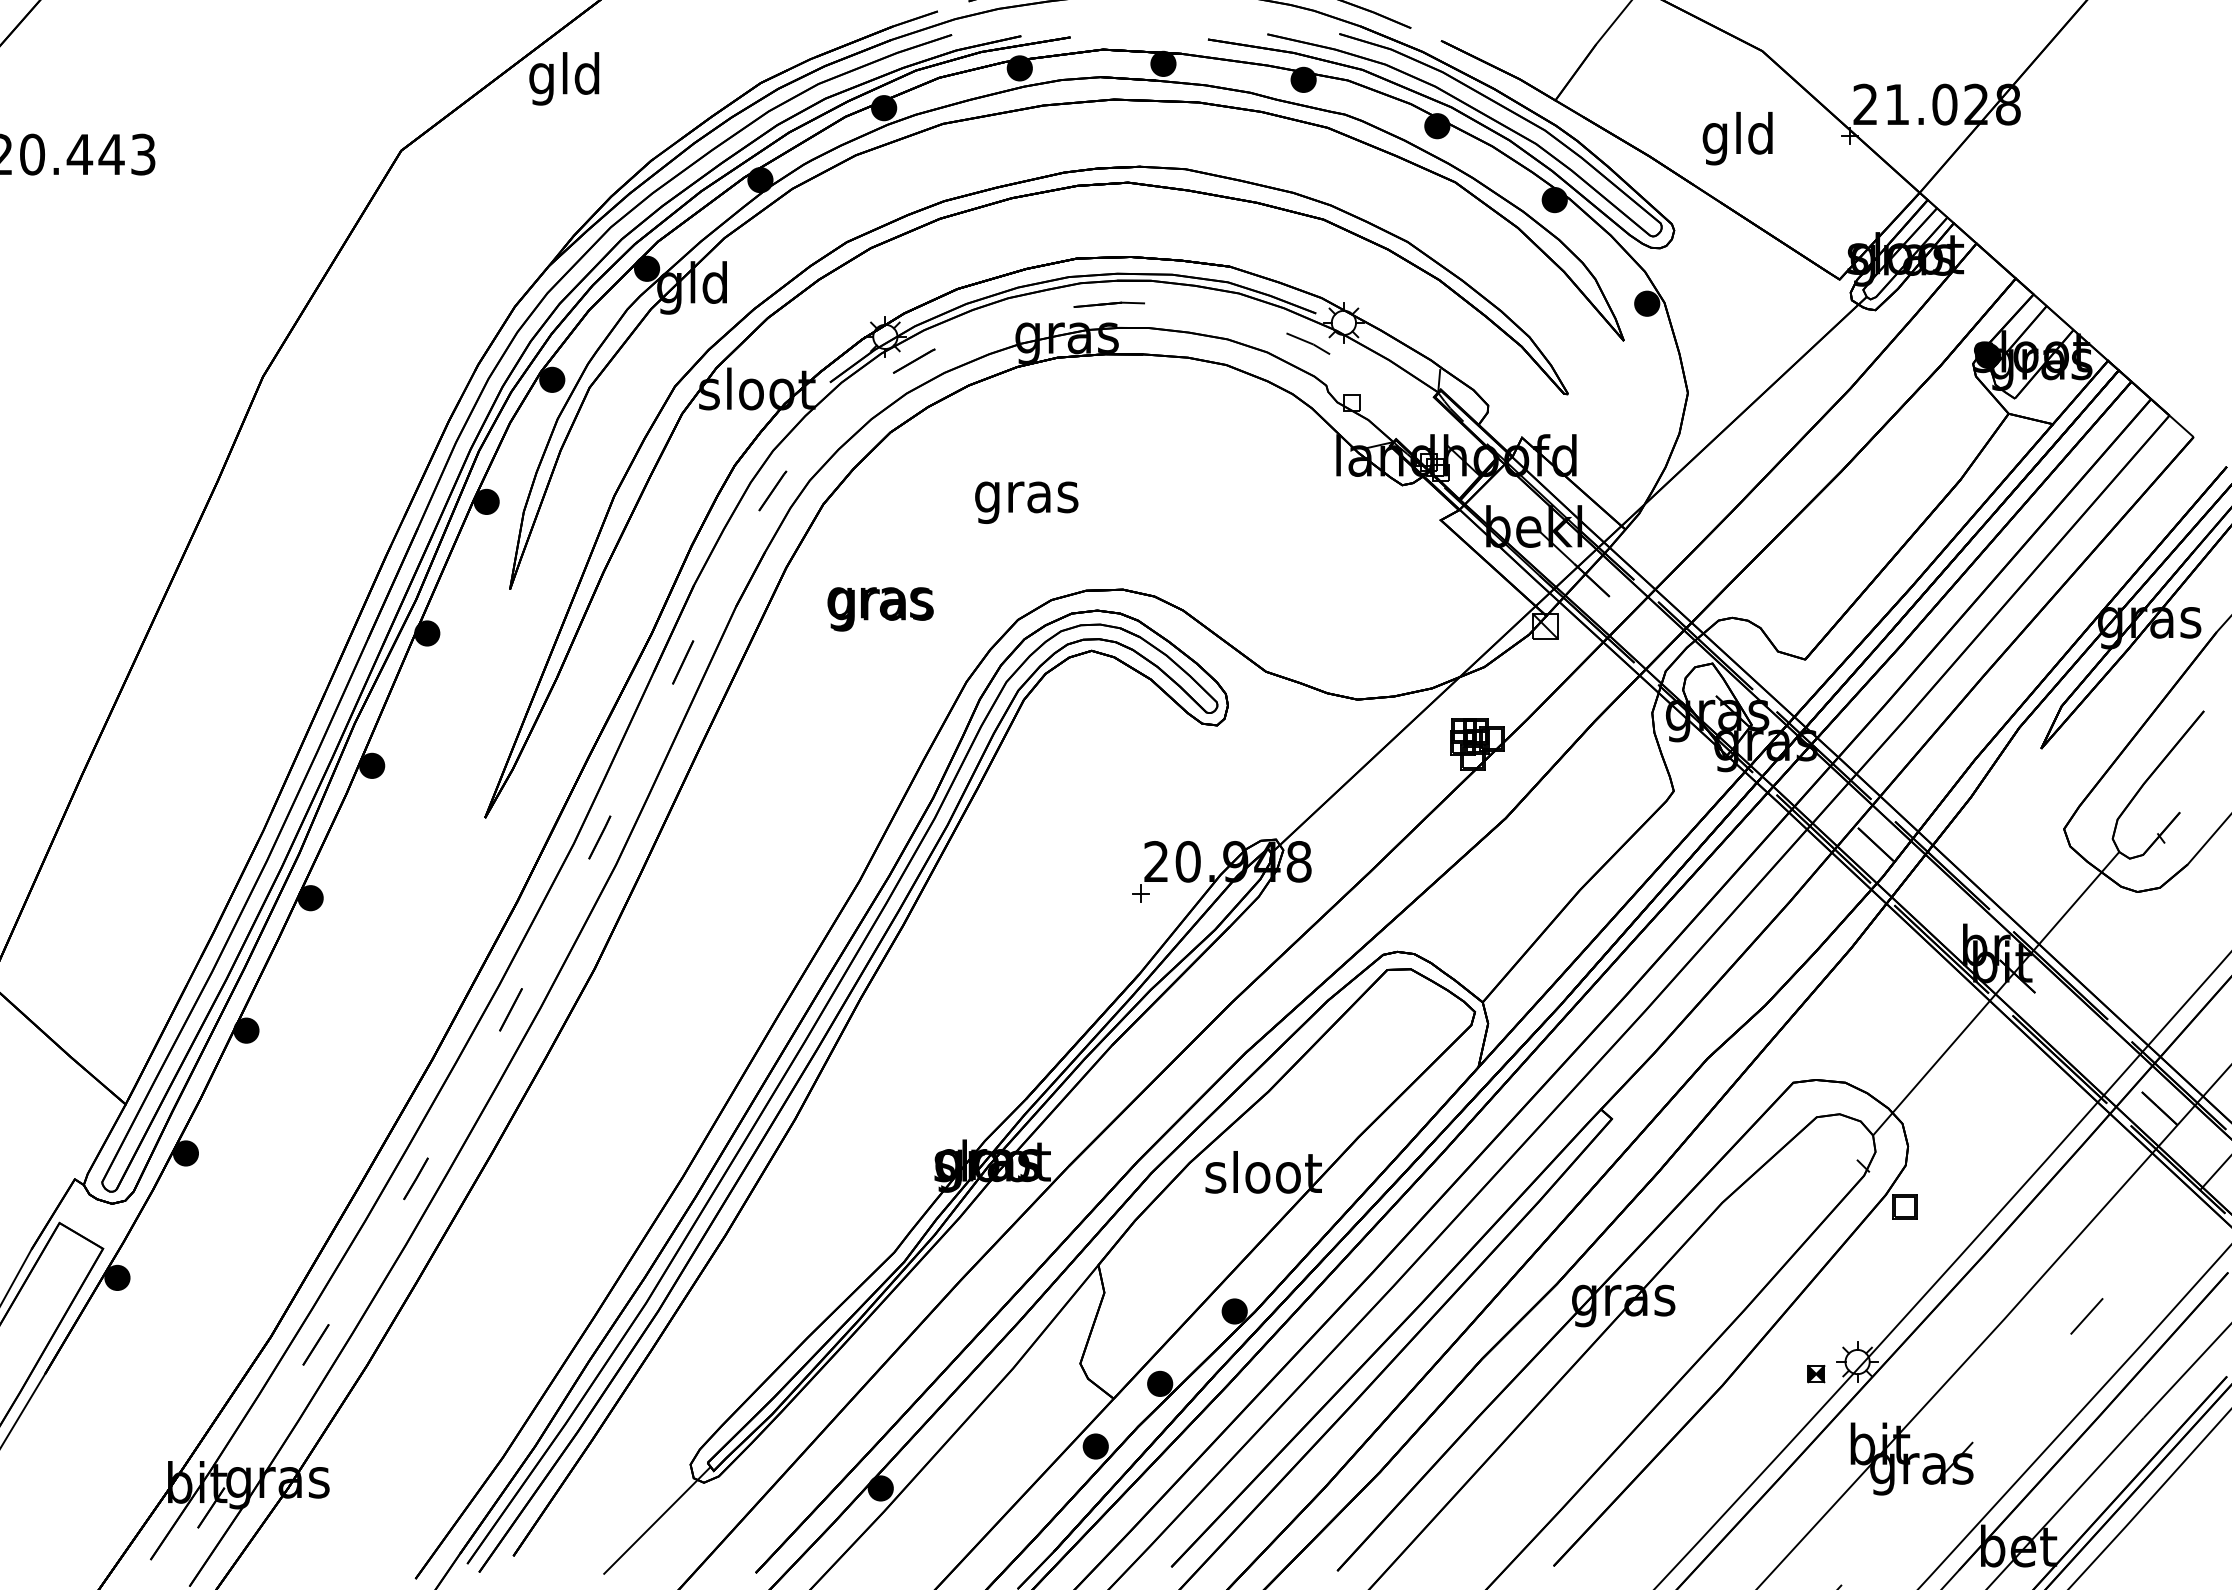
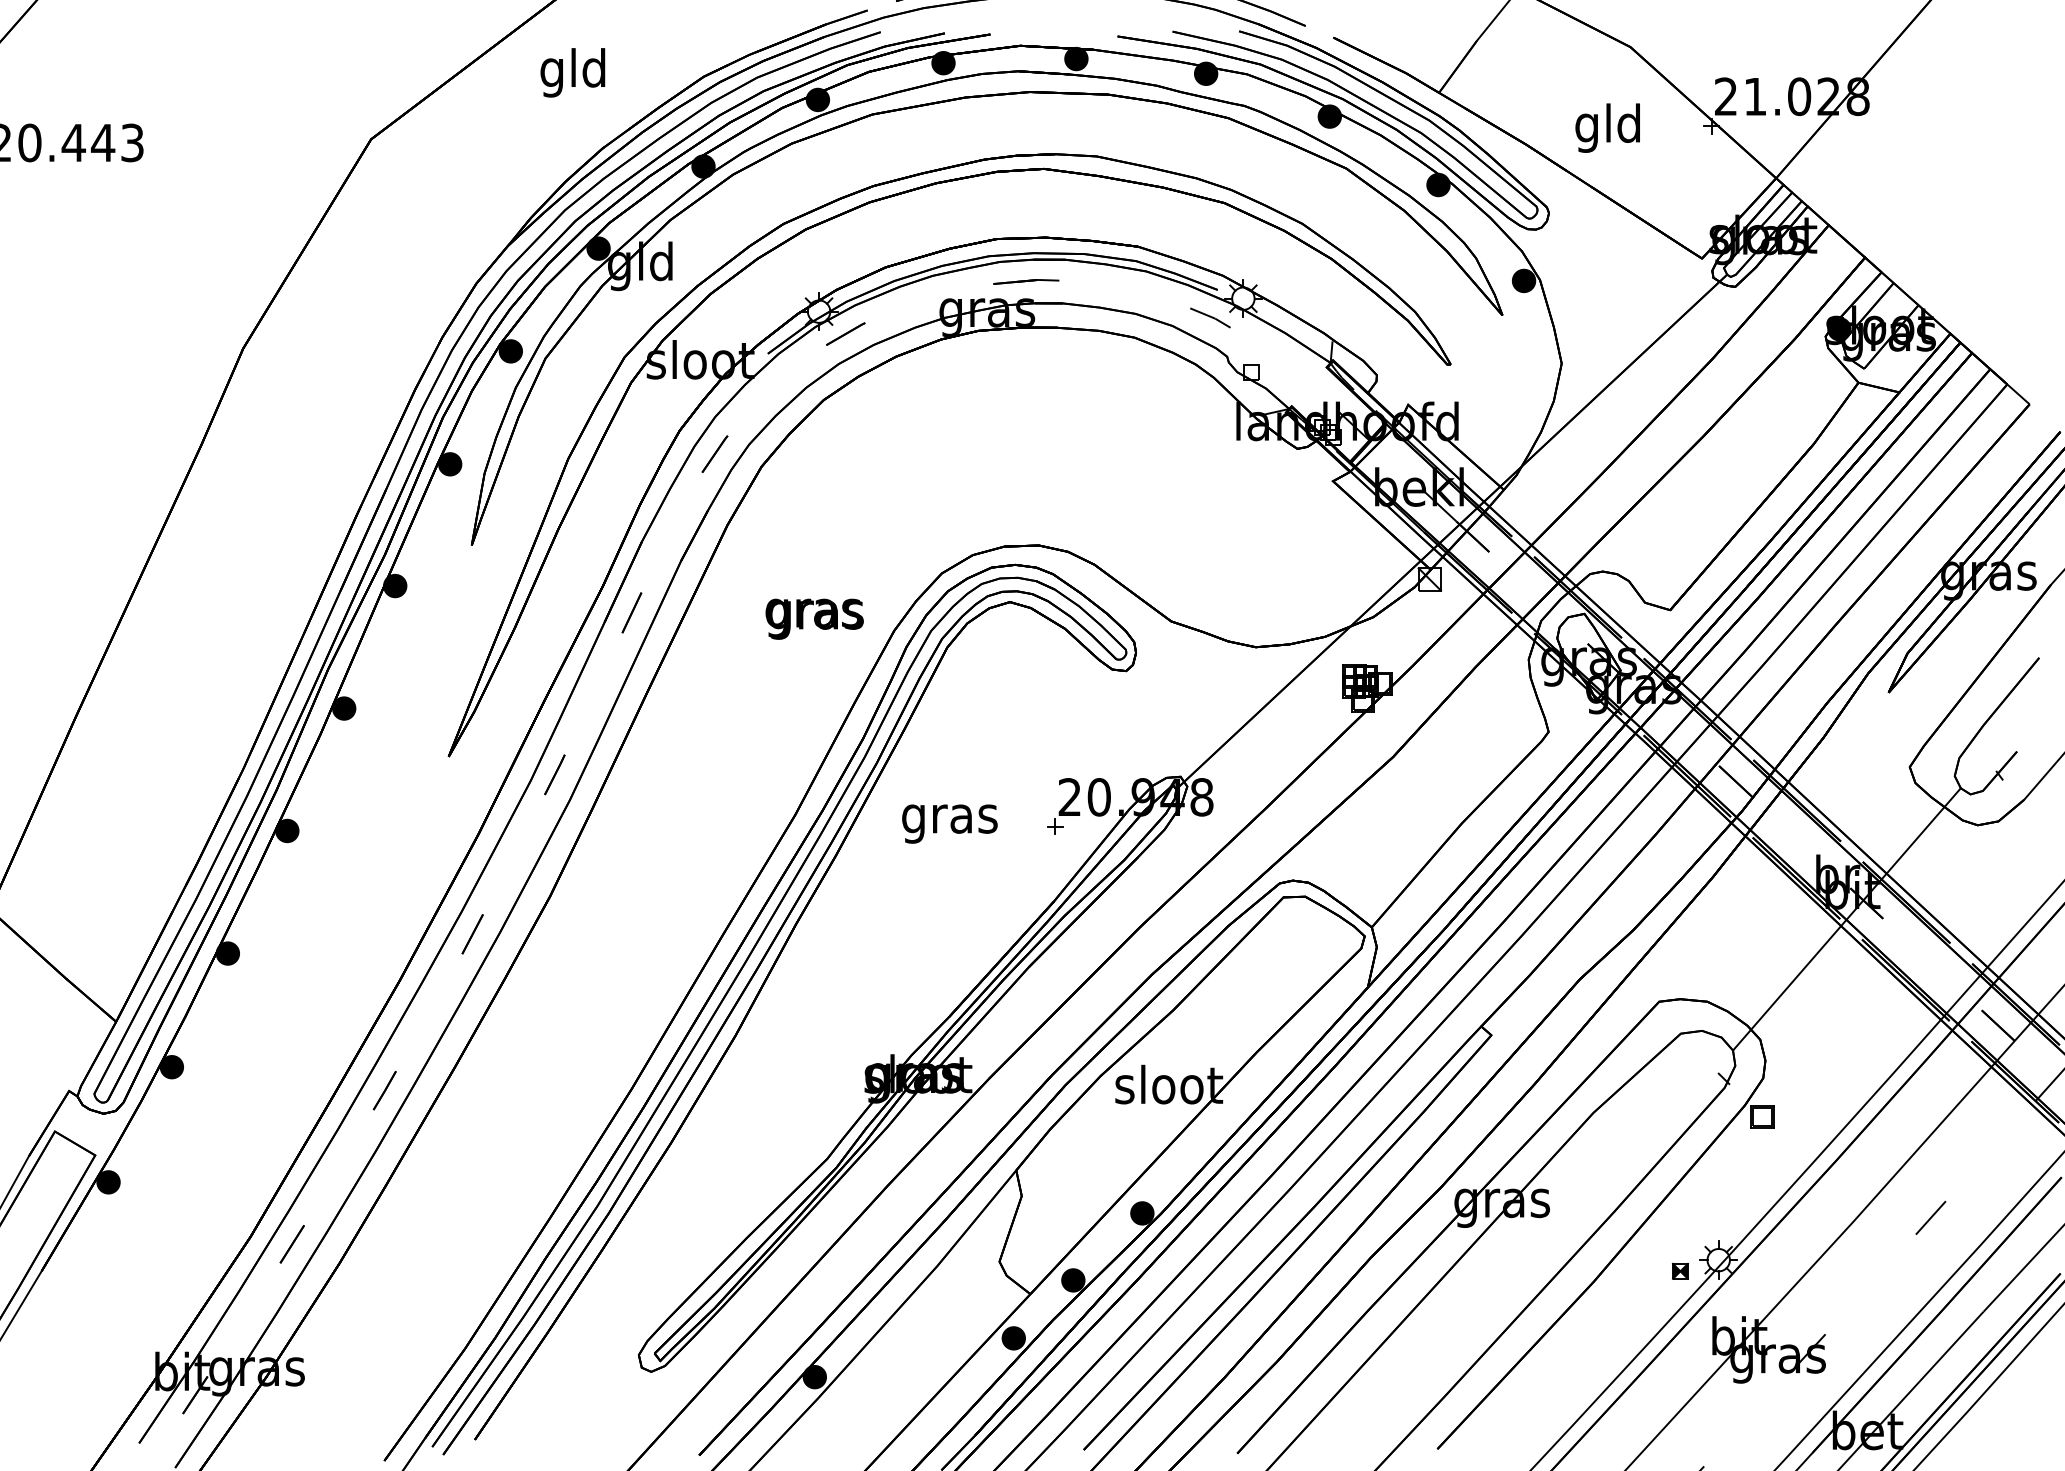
text: (564, 78) -> (573, 72), moved
text: (1026, 502) -> (949, 823), moved
text: (880, 609) -> (814, 619), moved
line: (657, 1519) -> (608, 1405), removed

